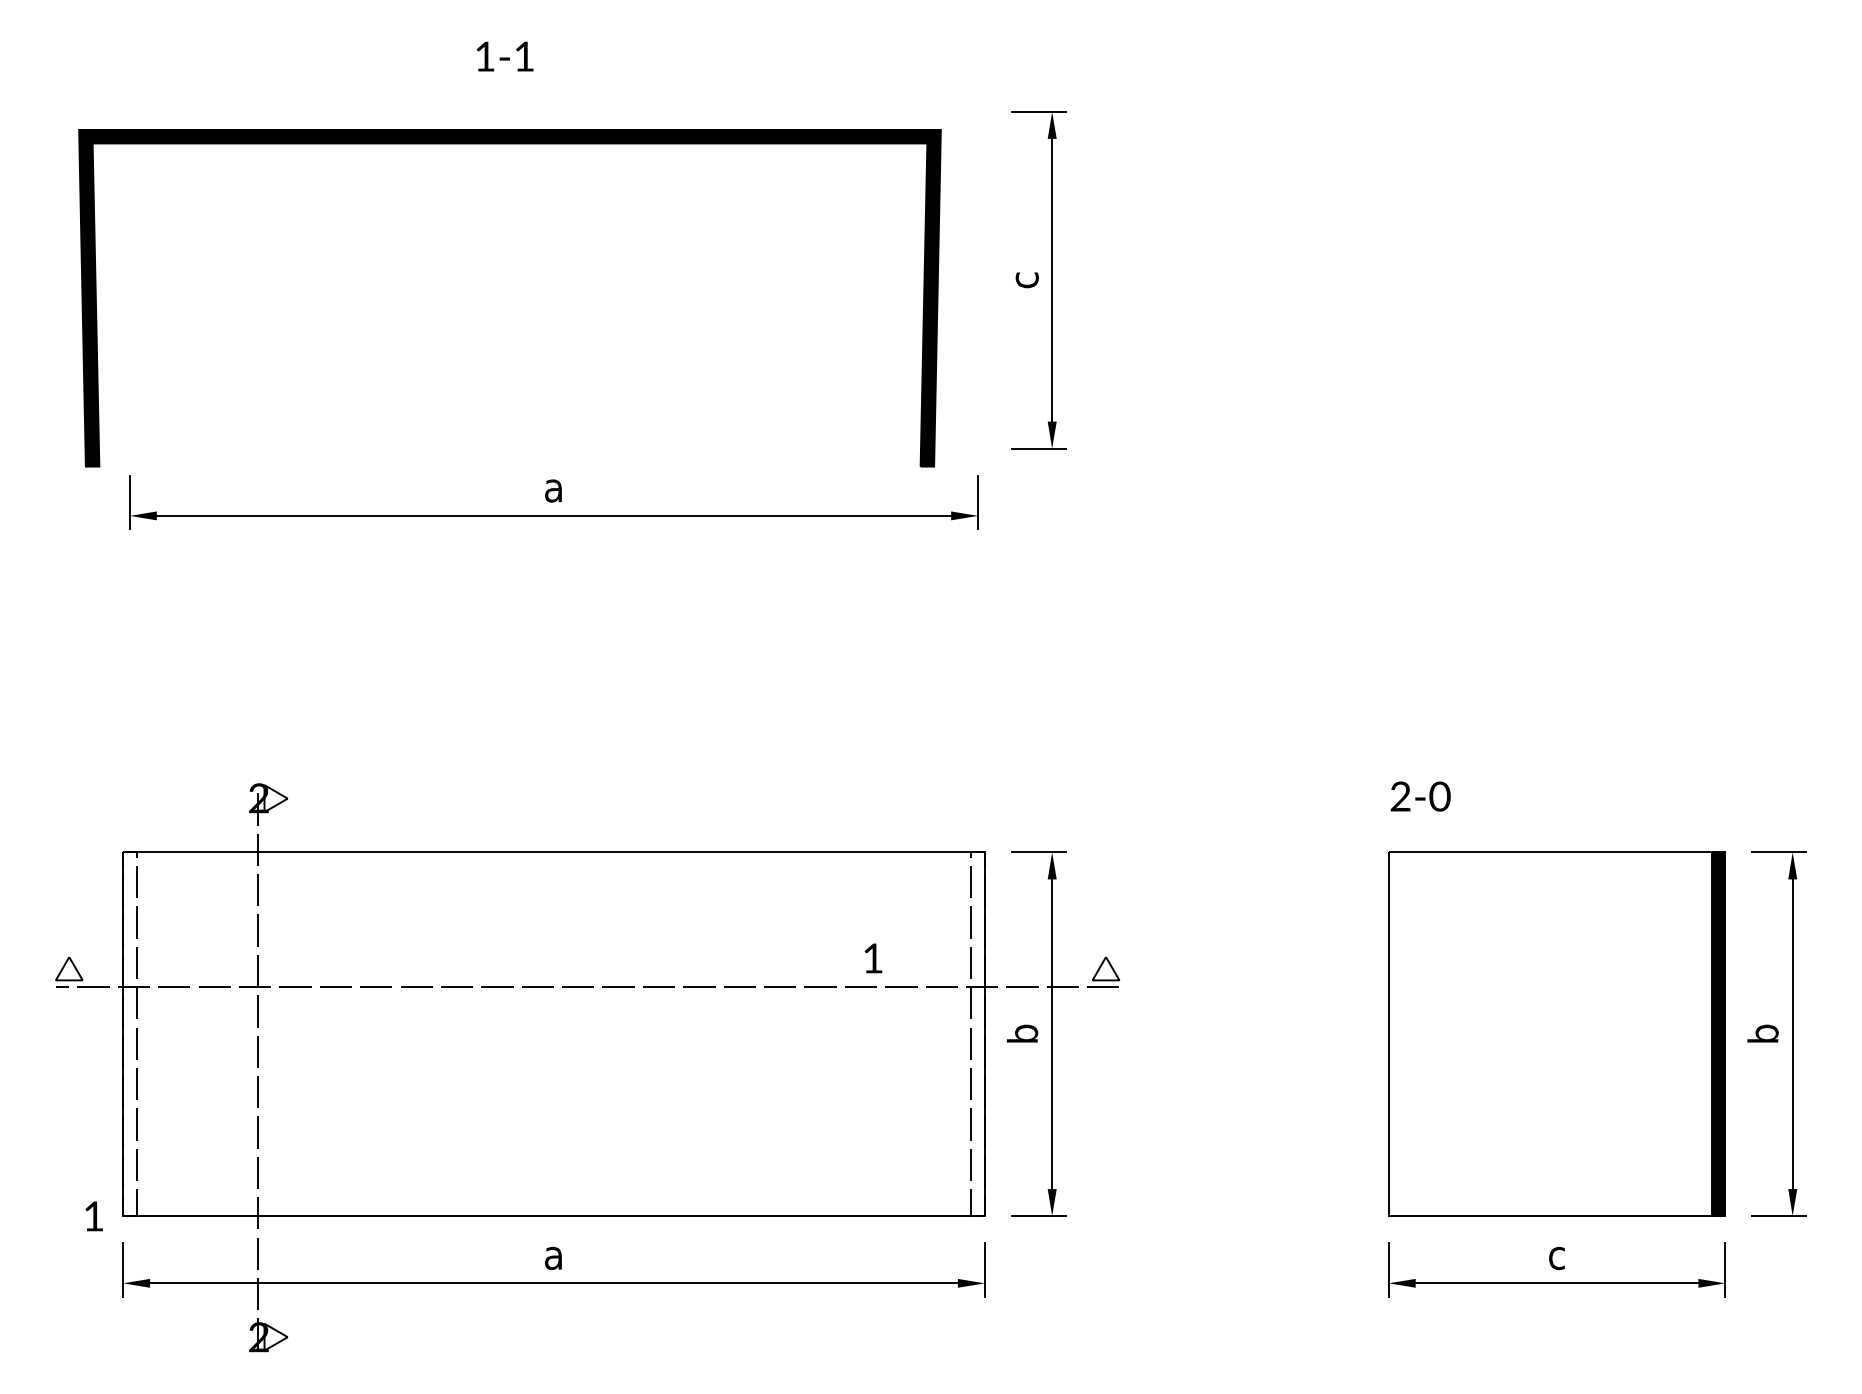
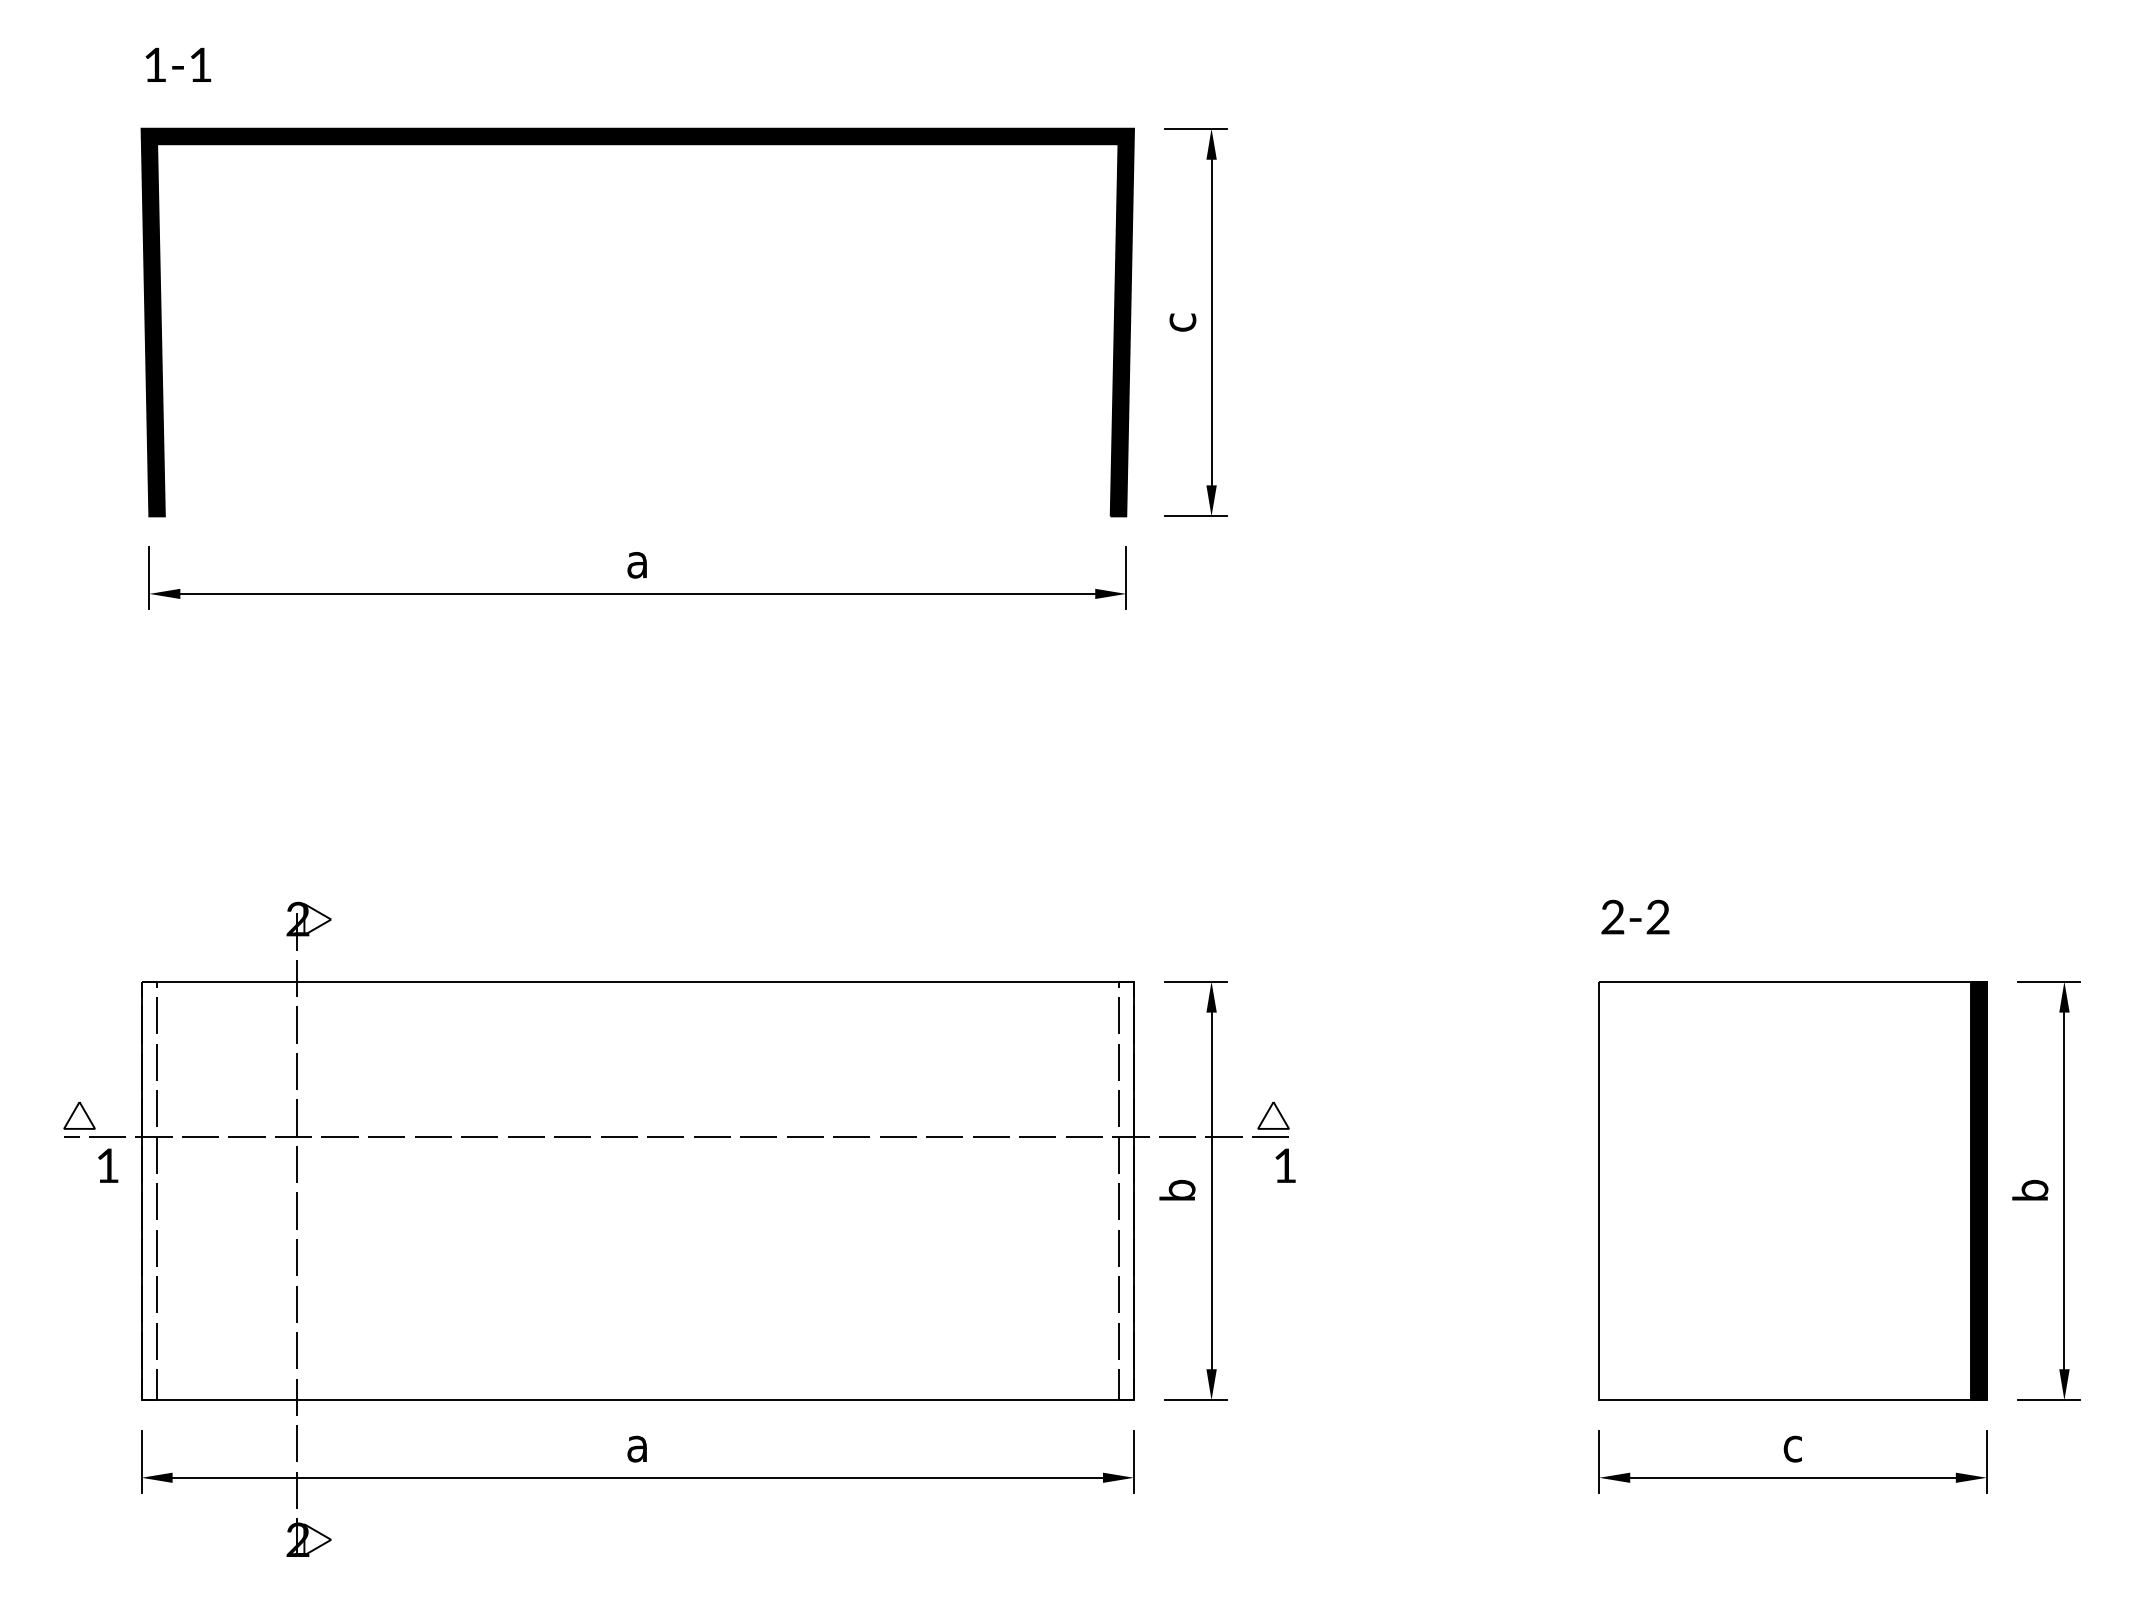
text: (504, 56) -> (177, 64), moved
part: (509, 144) -> (637, 145), moved
text: (1439, 796) -> (1657, 917), 2-0 -> 2-2
text: (873, 958) -> (1285, 1165), moved
text: (93, 1216) -> (107, 1165), moved

